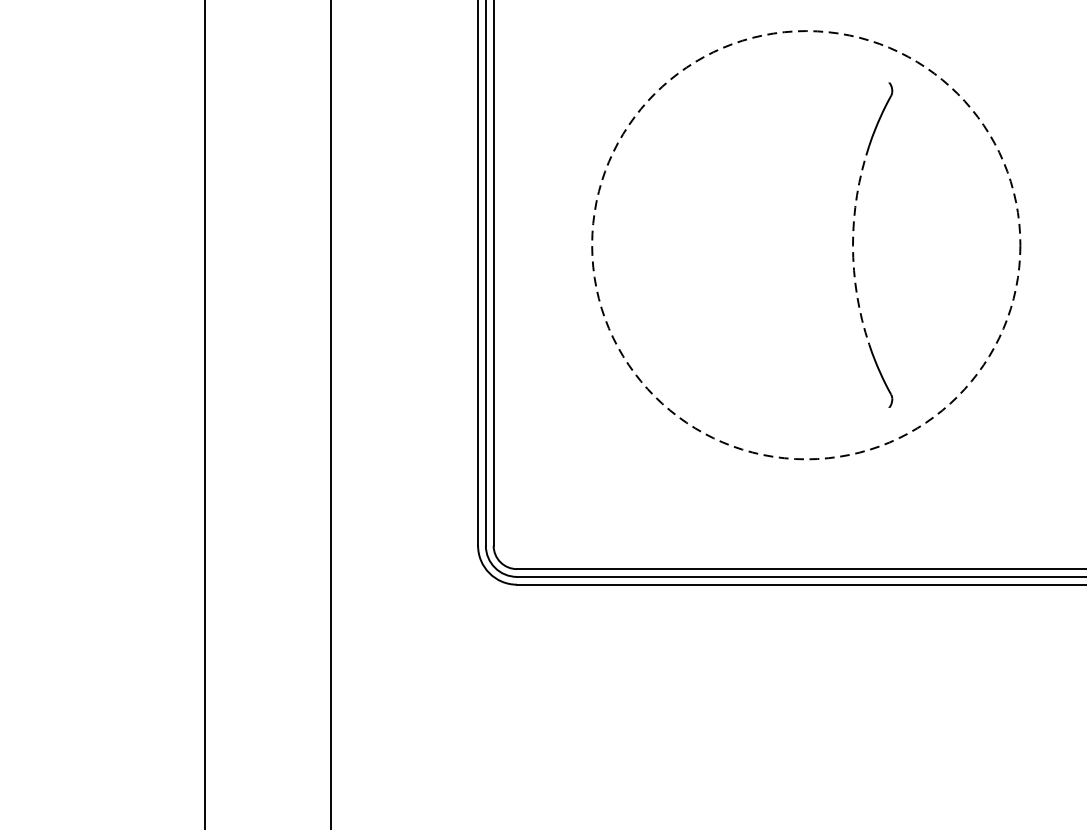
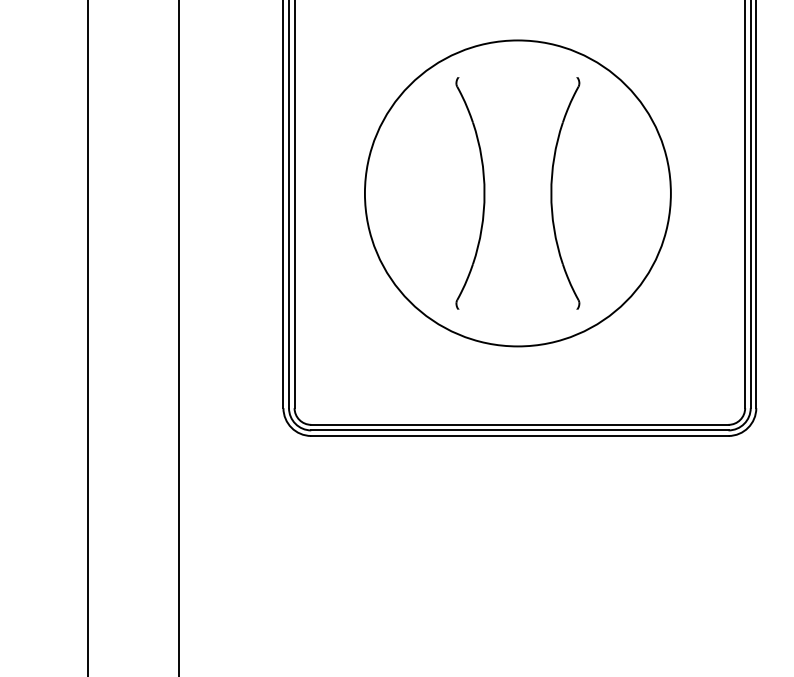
part: (758, 245) -> (483, 193), added
circle: (805, 245) -> (517, 193), dashed -> solid
arc: (853, 245) -> (551, 193), dashed -> solid

